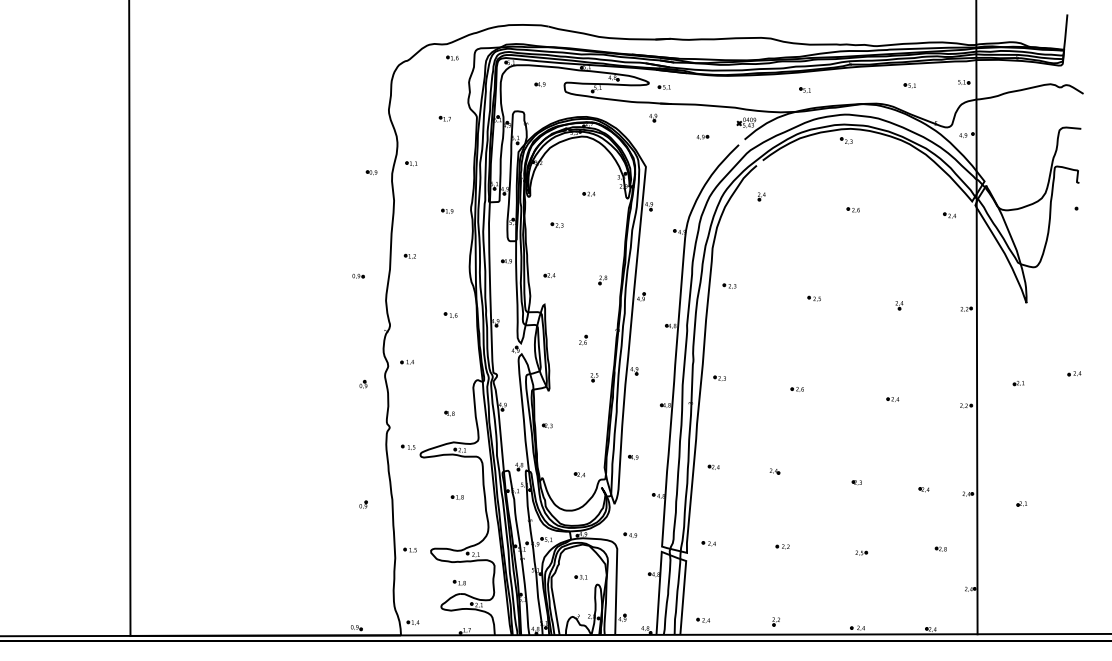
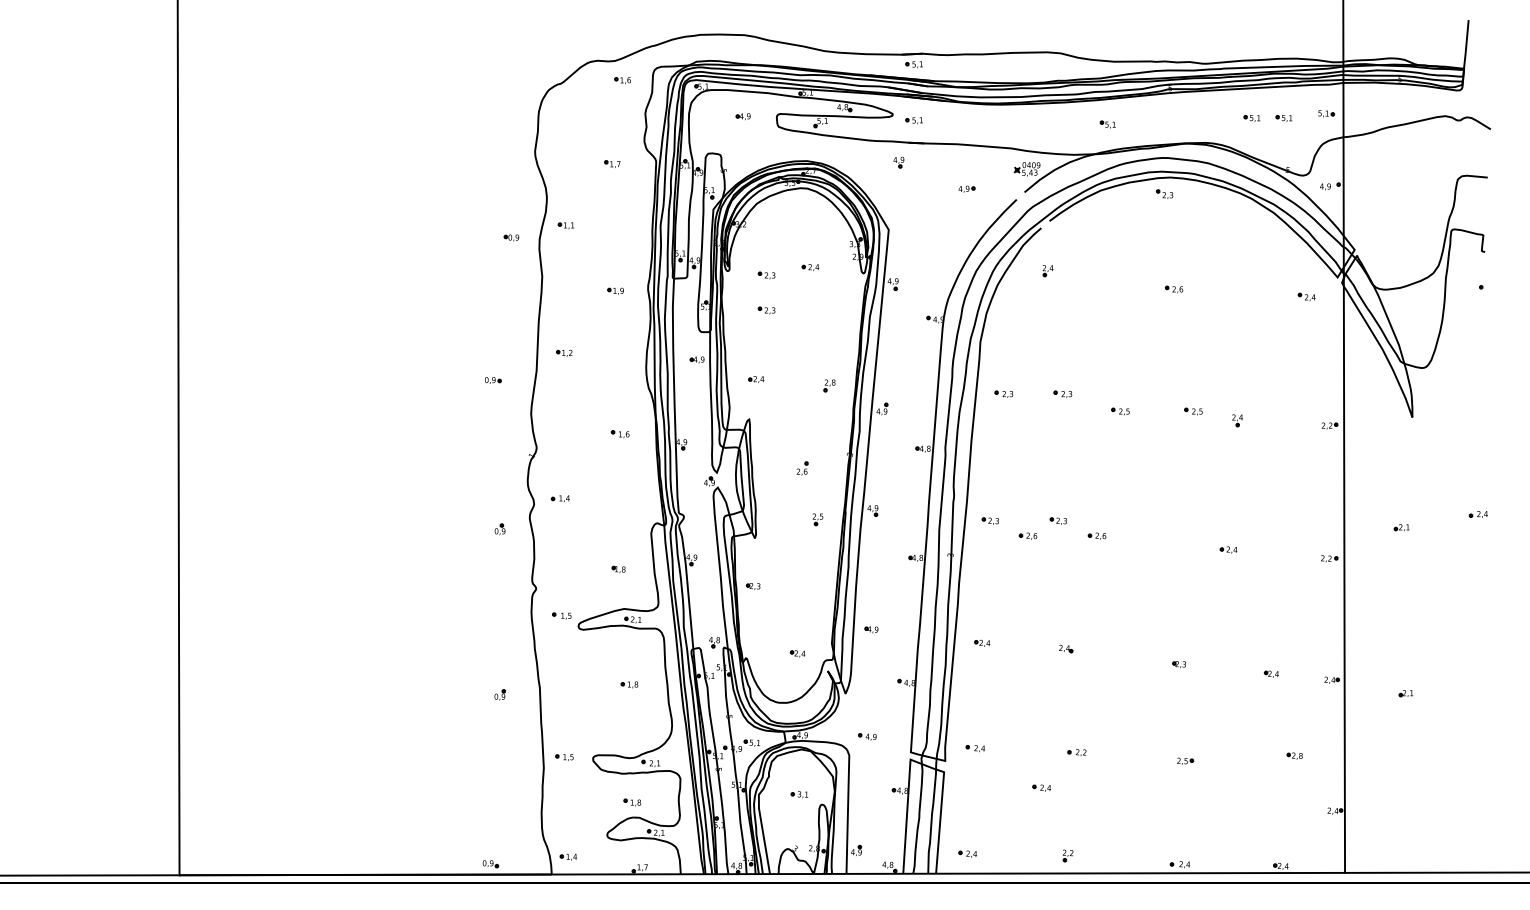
part: (663, 46) -> (913, 64), added
part: (932, 85) -> (1283, 118), added
part: (557, 200) -> (766, 275), added
part: (772, 285) -> (1062, 393), added
part: (867, 298) -> (1193, 411), added
part: (768, 378) -> (1057, 520), added
part: (746, 389) -> (1027, 535), added
part: (756, 572) -> (1041, 787), added

